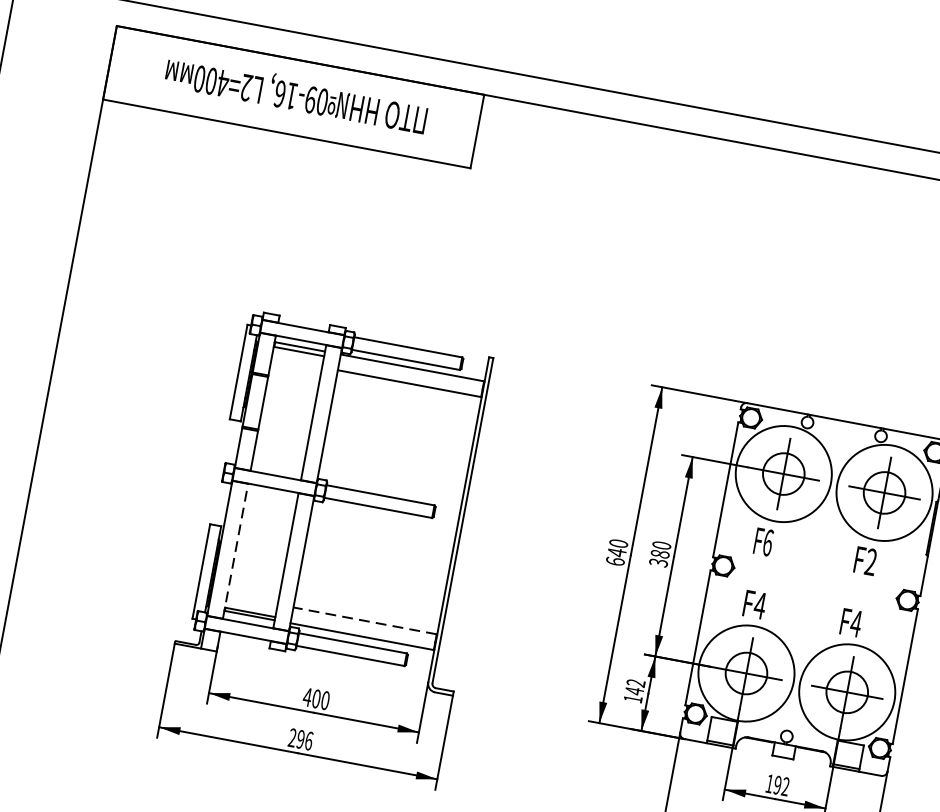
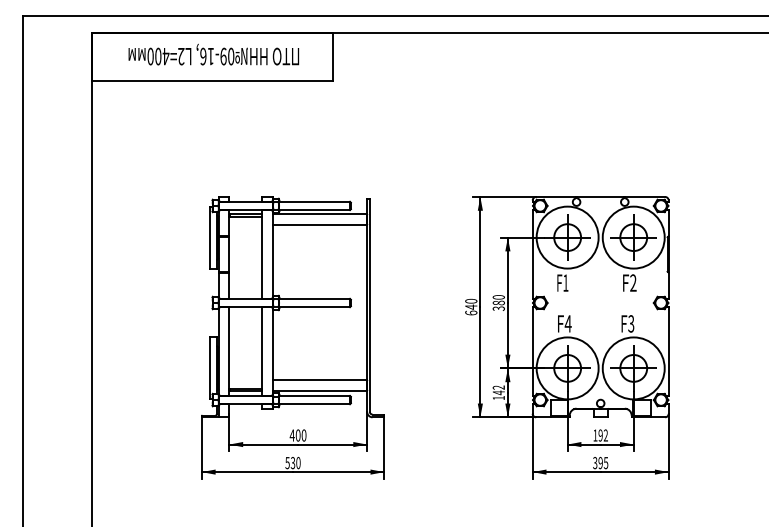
text: (767, 541) -> (565, 282), F6 -> F1
line: (235, 551) -> (229, 351), dashed -> solid
line: (364, 621) -> (319, 380), dashed -> solid
text: (856, 623) -> (631, 323), F4 -> F3
text: (300, 738) -> (292, 462), 296 -> 530

